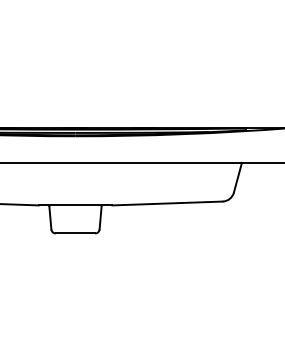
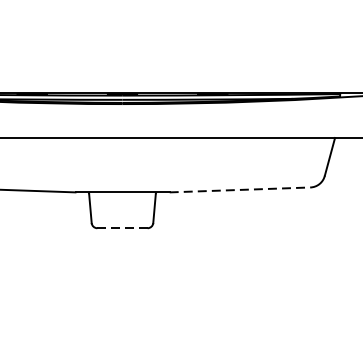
line: (167, 203) -> (239, 189), solid -> dashed
line: (75, 233) -> (122, 228), solid -> dashed

